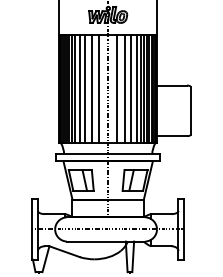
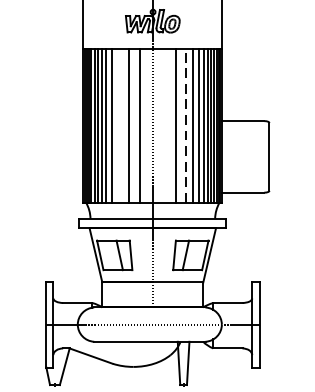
line: (84, 88) -> (119, 125), removed
line: (117, 88) -> (165, 125), removed
line: (131, 88) -> (185, 125), solid -> dashed

